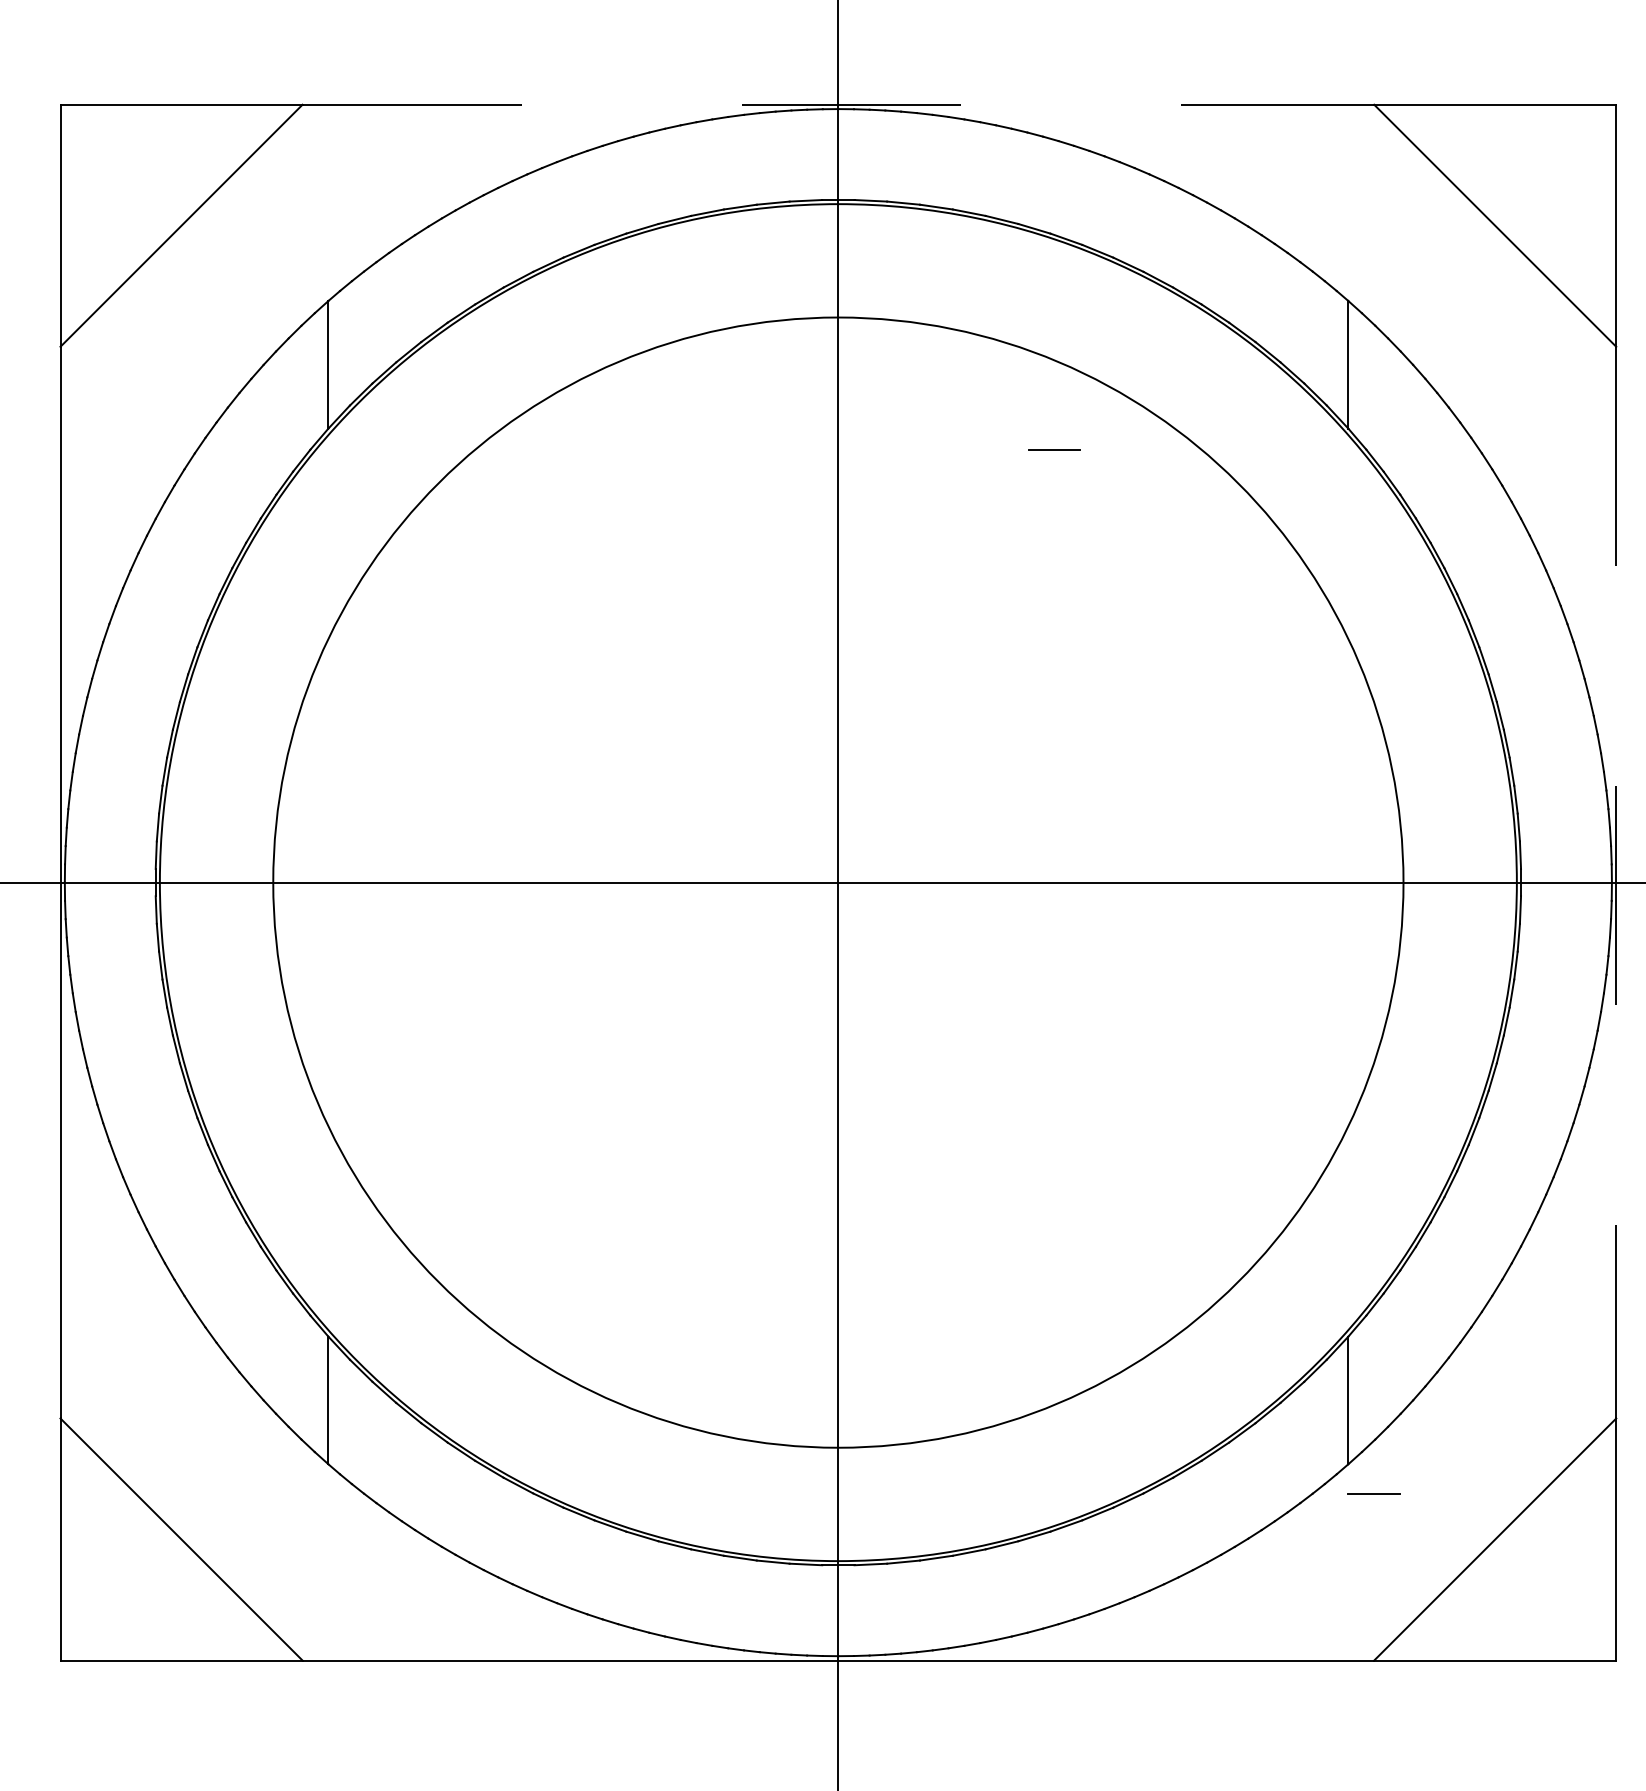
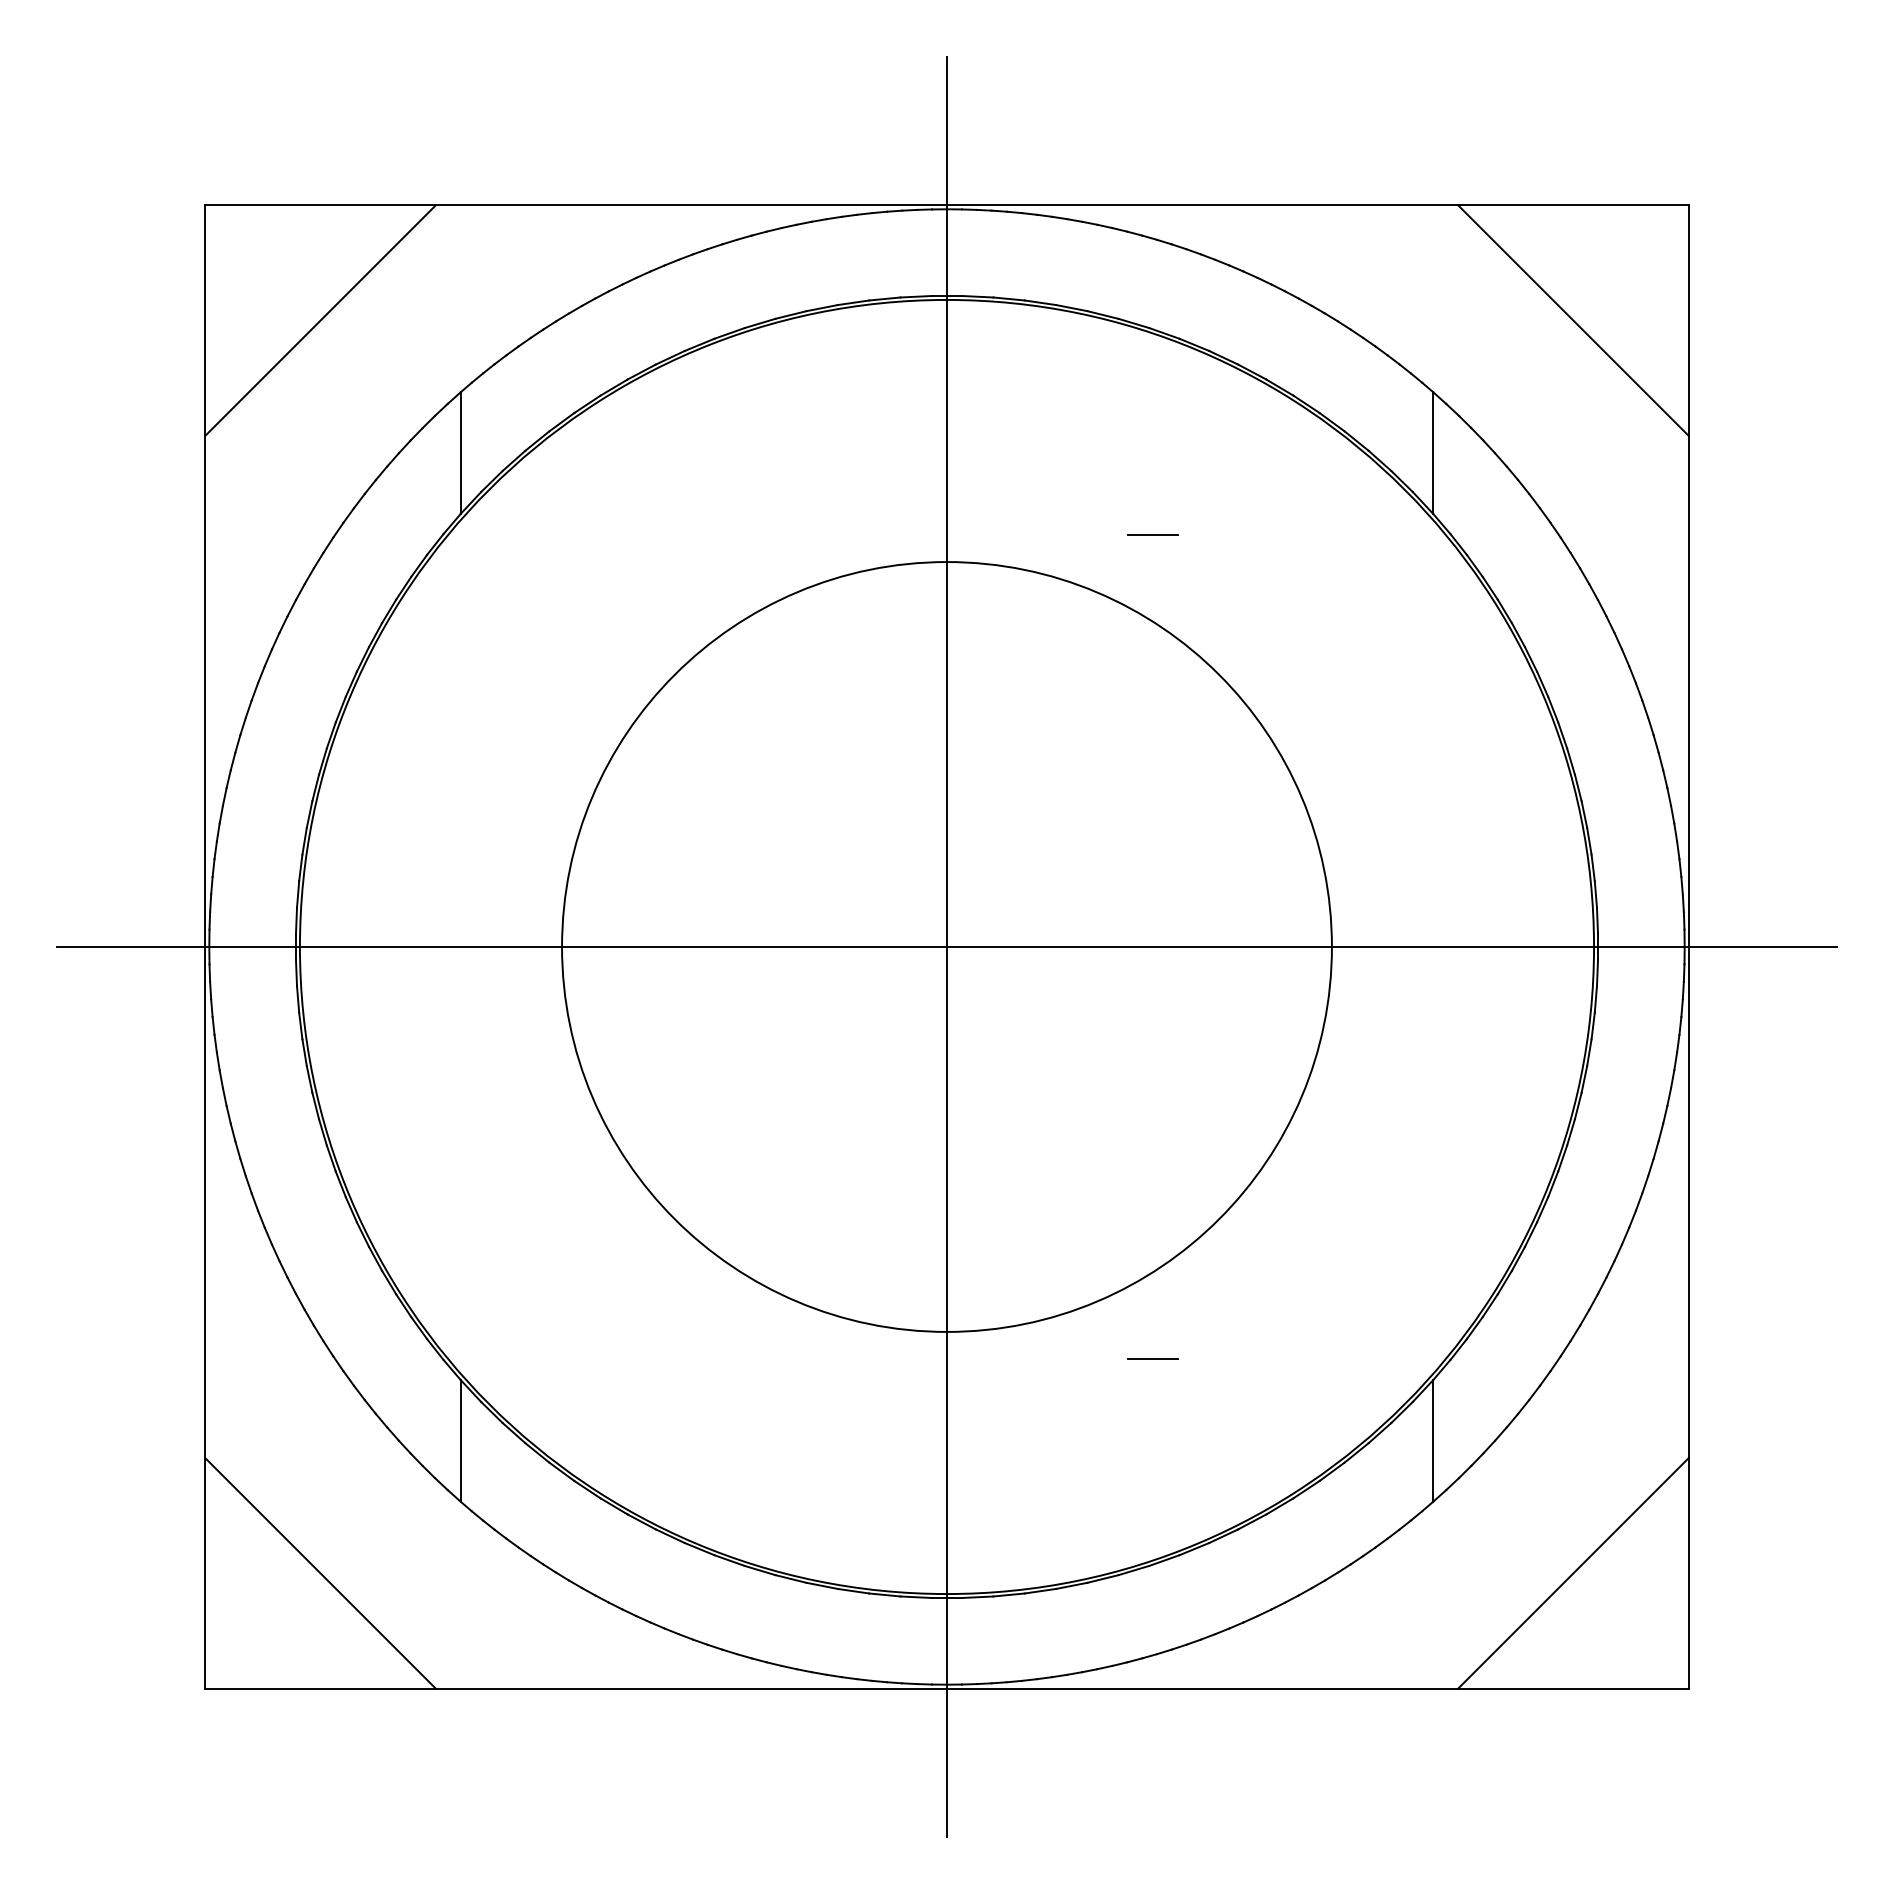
line: (838, 105) -> (947, 205), dashed -> solid
circle: (837, 882) -> (946, 946), size x0.71
line: (1615, 883) -> (1688, 947), dashed -> solid
line: (1373, 1493) -> (1152, 1358), moved

